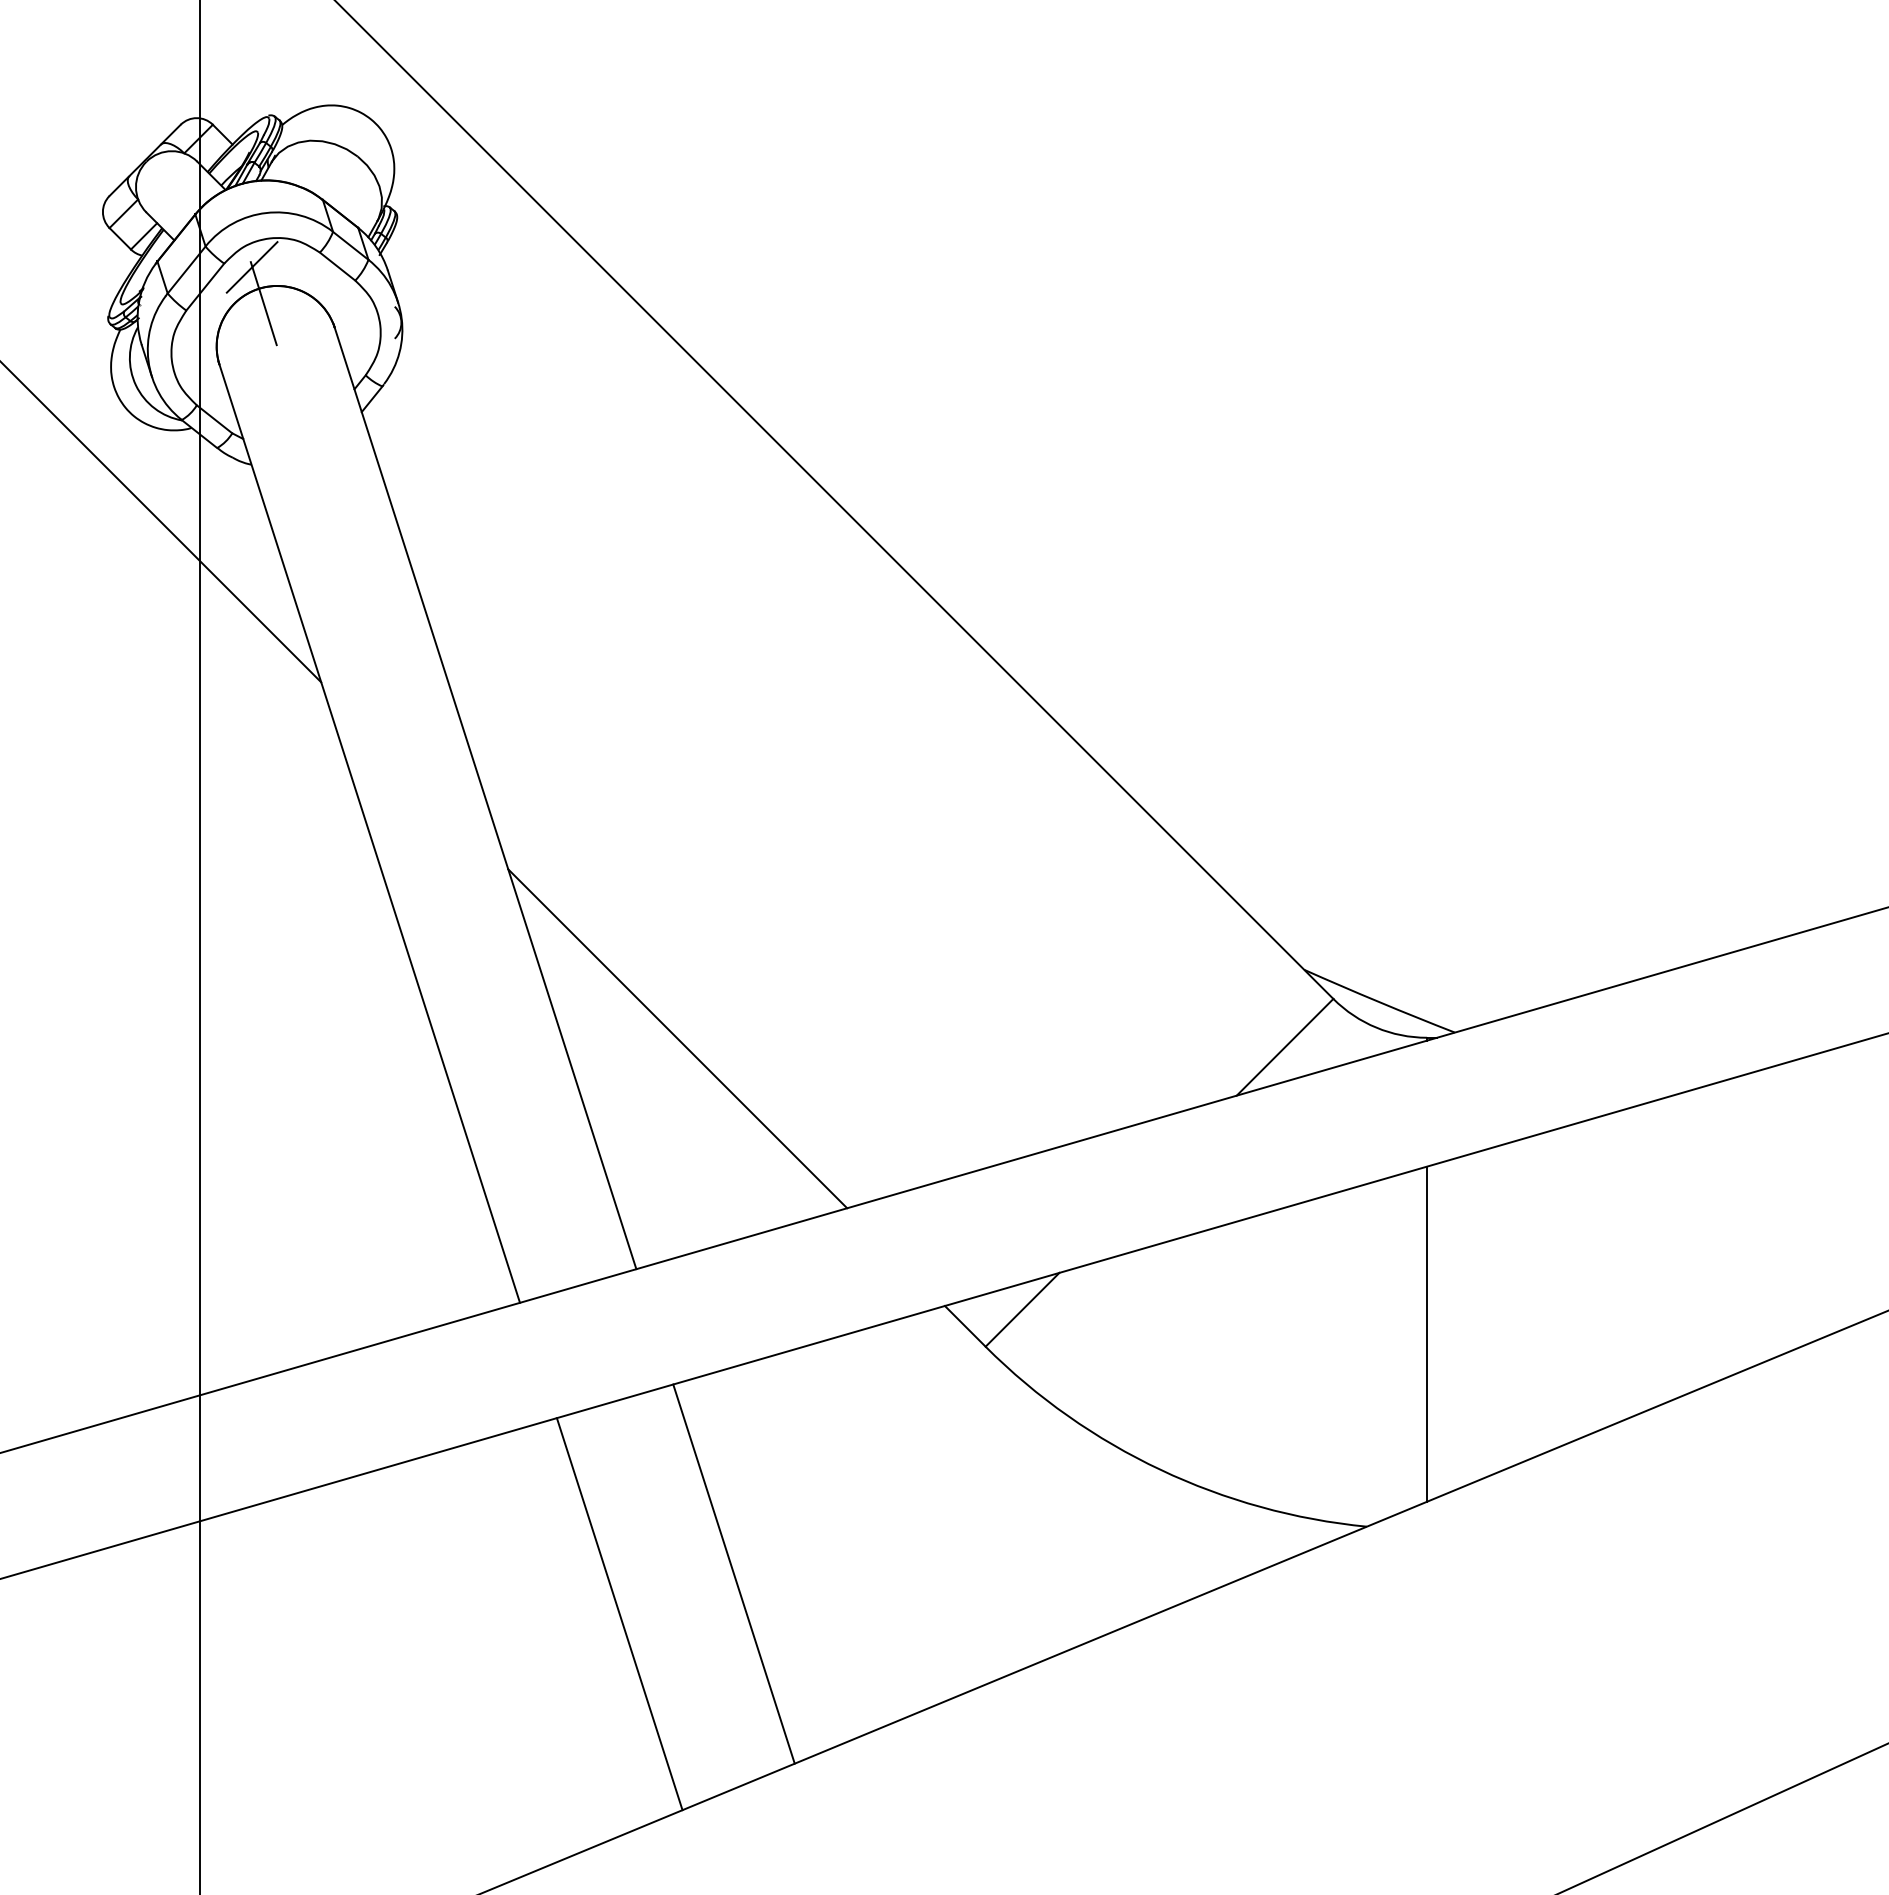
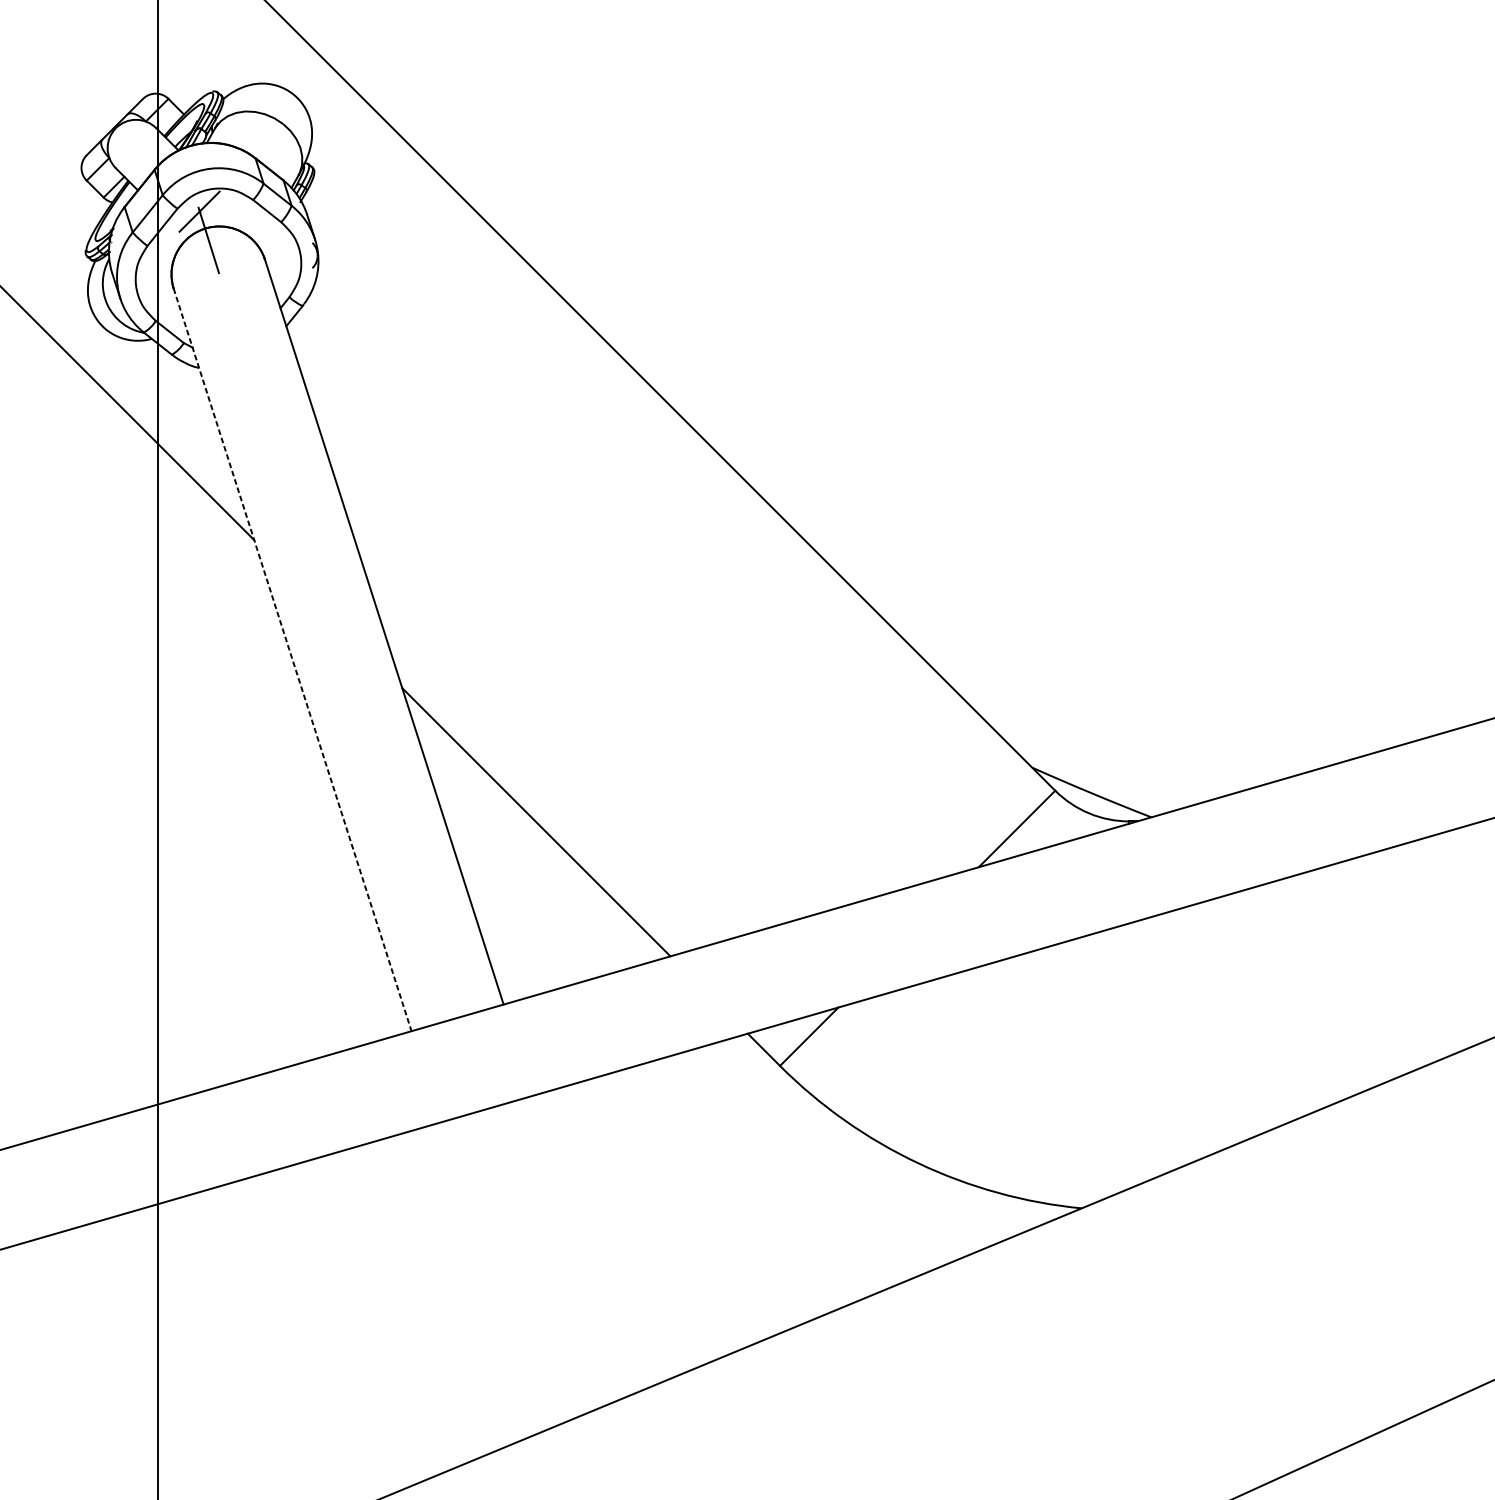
line: (369, 833) -> (292, 659), solid -> dashed
line: (1427, 1333) -> (1129, 1055), removed
line: (733, 1573) -> (580, 1245), removed
line: (619, 1614) -> (490, 1277), removed

